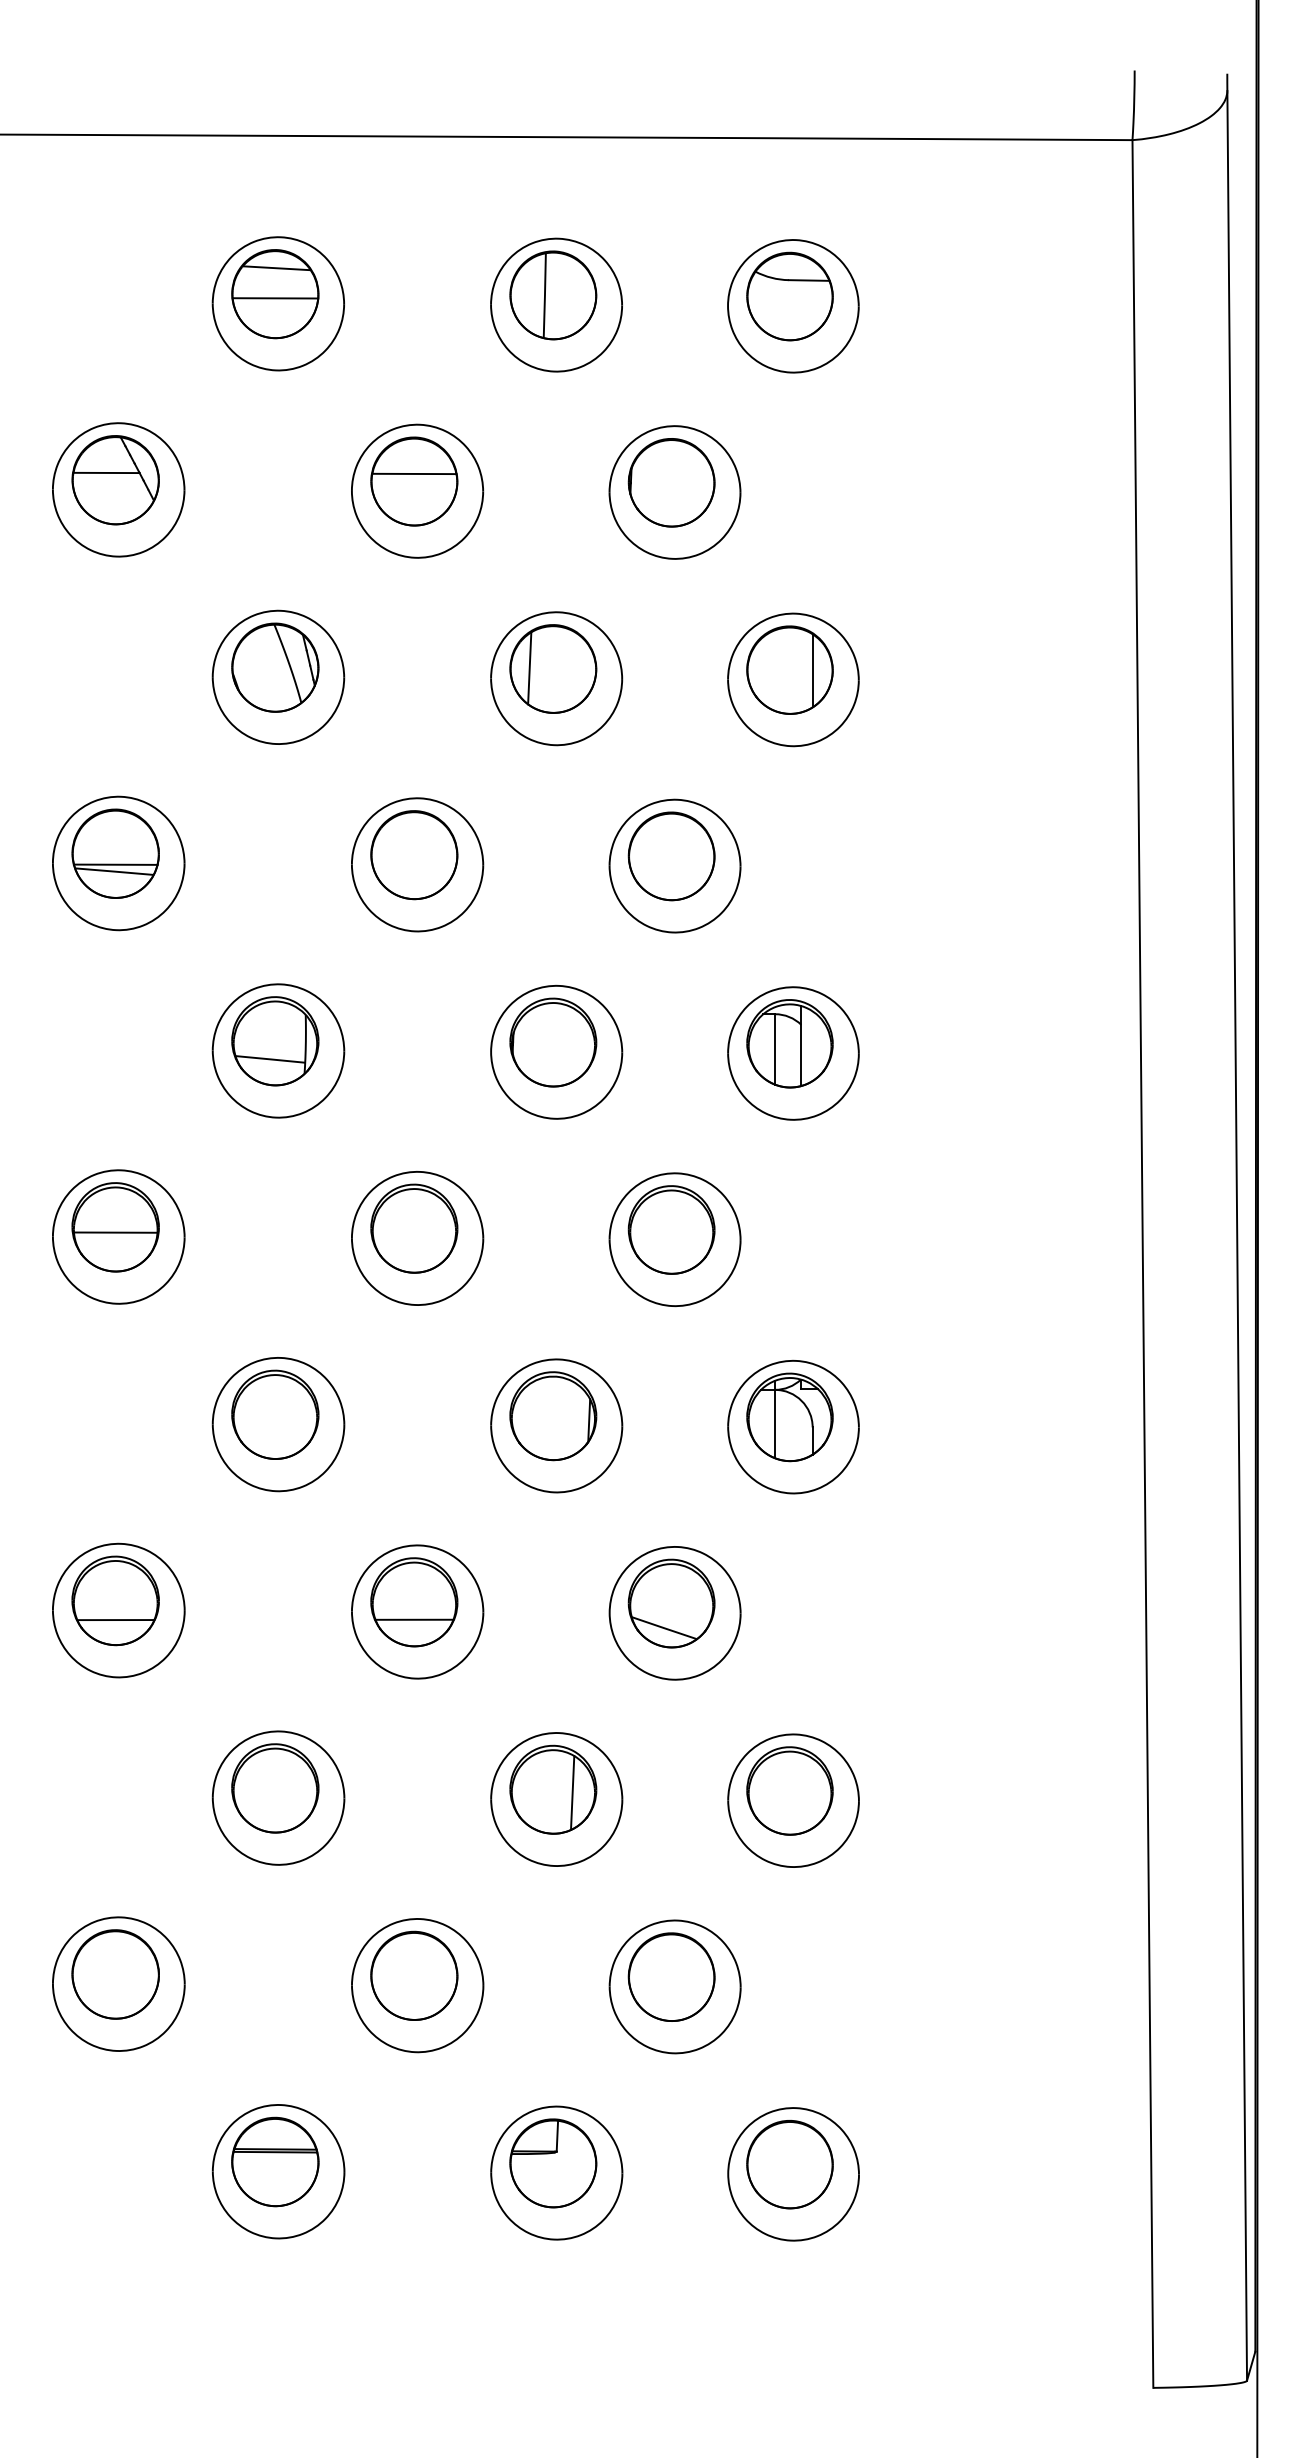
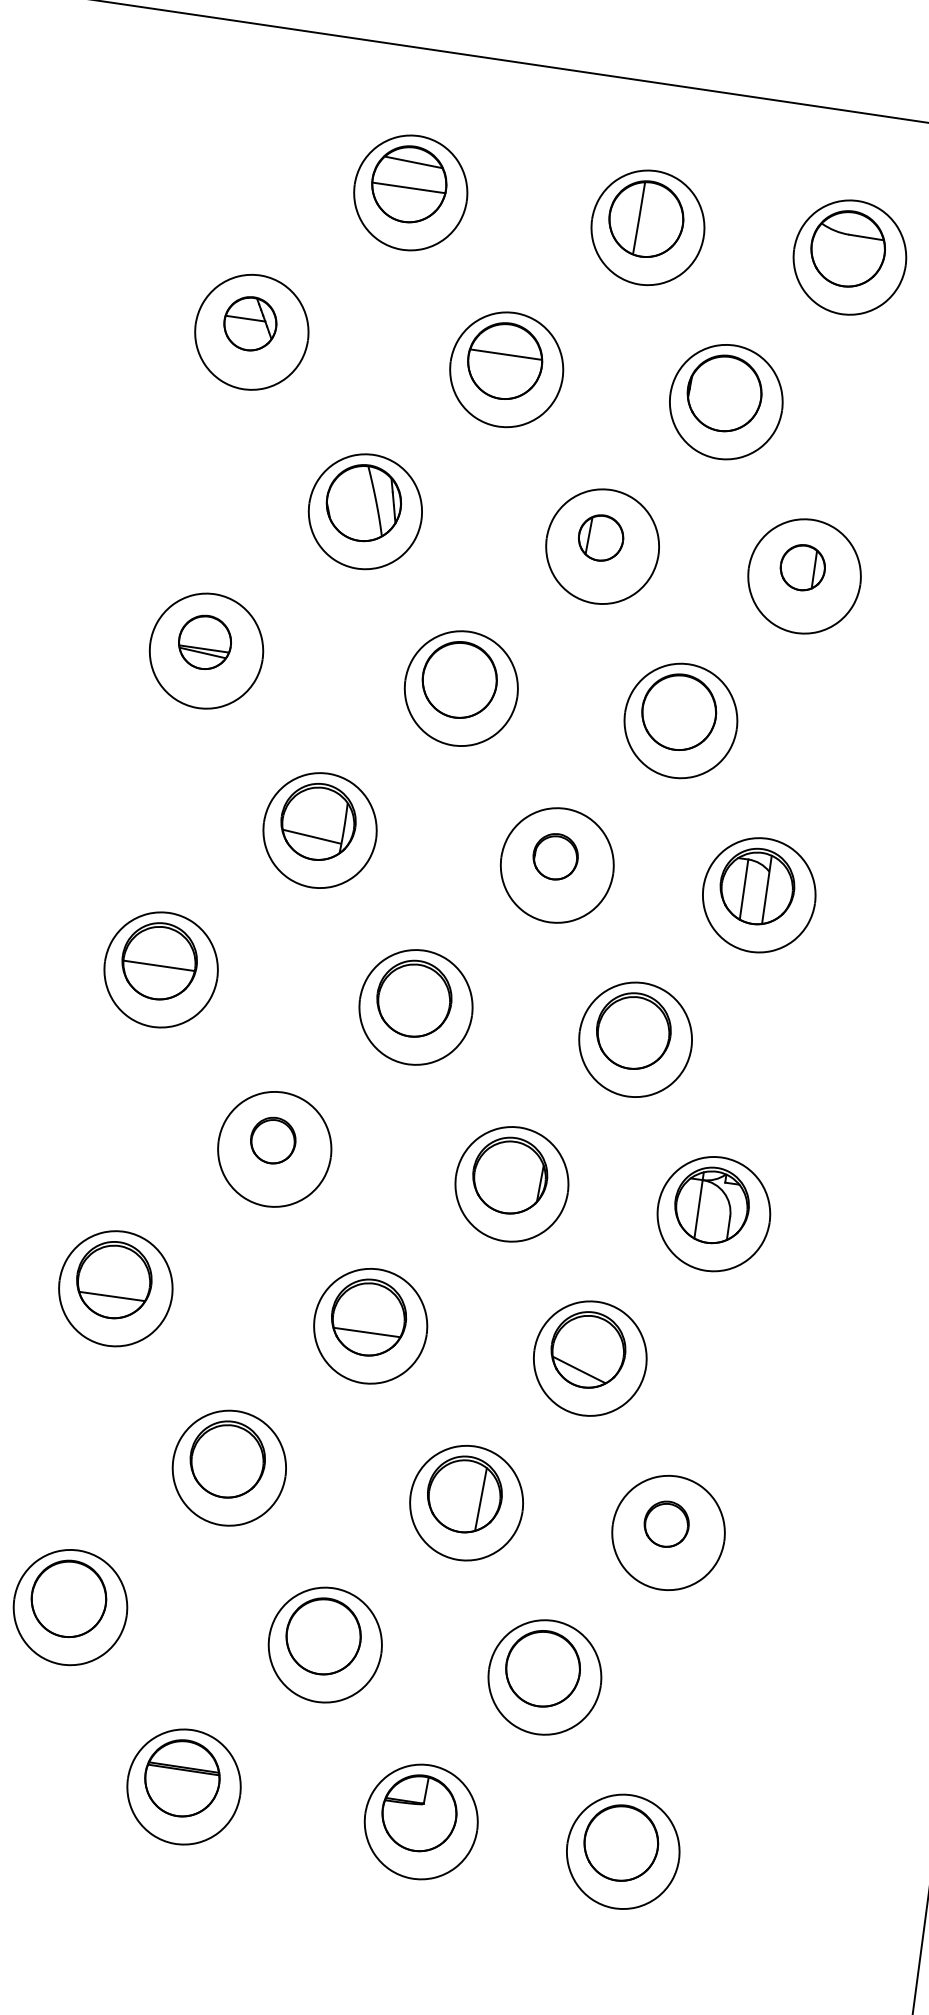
part: (115, 480) -> (250, 323), size x0.7
part: (553, 668) -> (601, 537), size x0.6
part: (789, 669) -> (802, 567), size x0.6
part: (115, 853) -> (204, 642), size x0.7
part: (553, 1042) -> (555, 856), size x0.6
part: (275, 1414) -> (273, 1140), size x0.6
part: (789, 1790) -> (666, 1523), size x0.6

